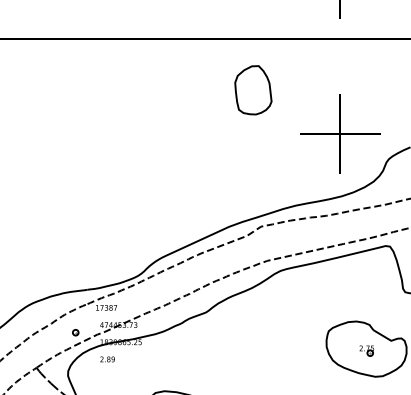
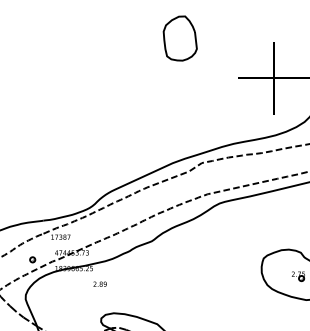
part: (253, 90) -> (180, 38), moved
text: (107, 359) -> (100, 284), moved

